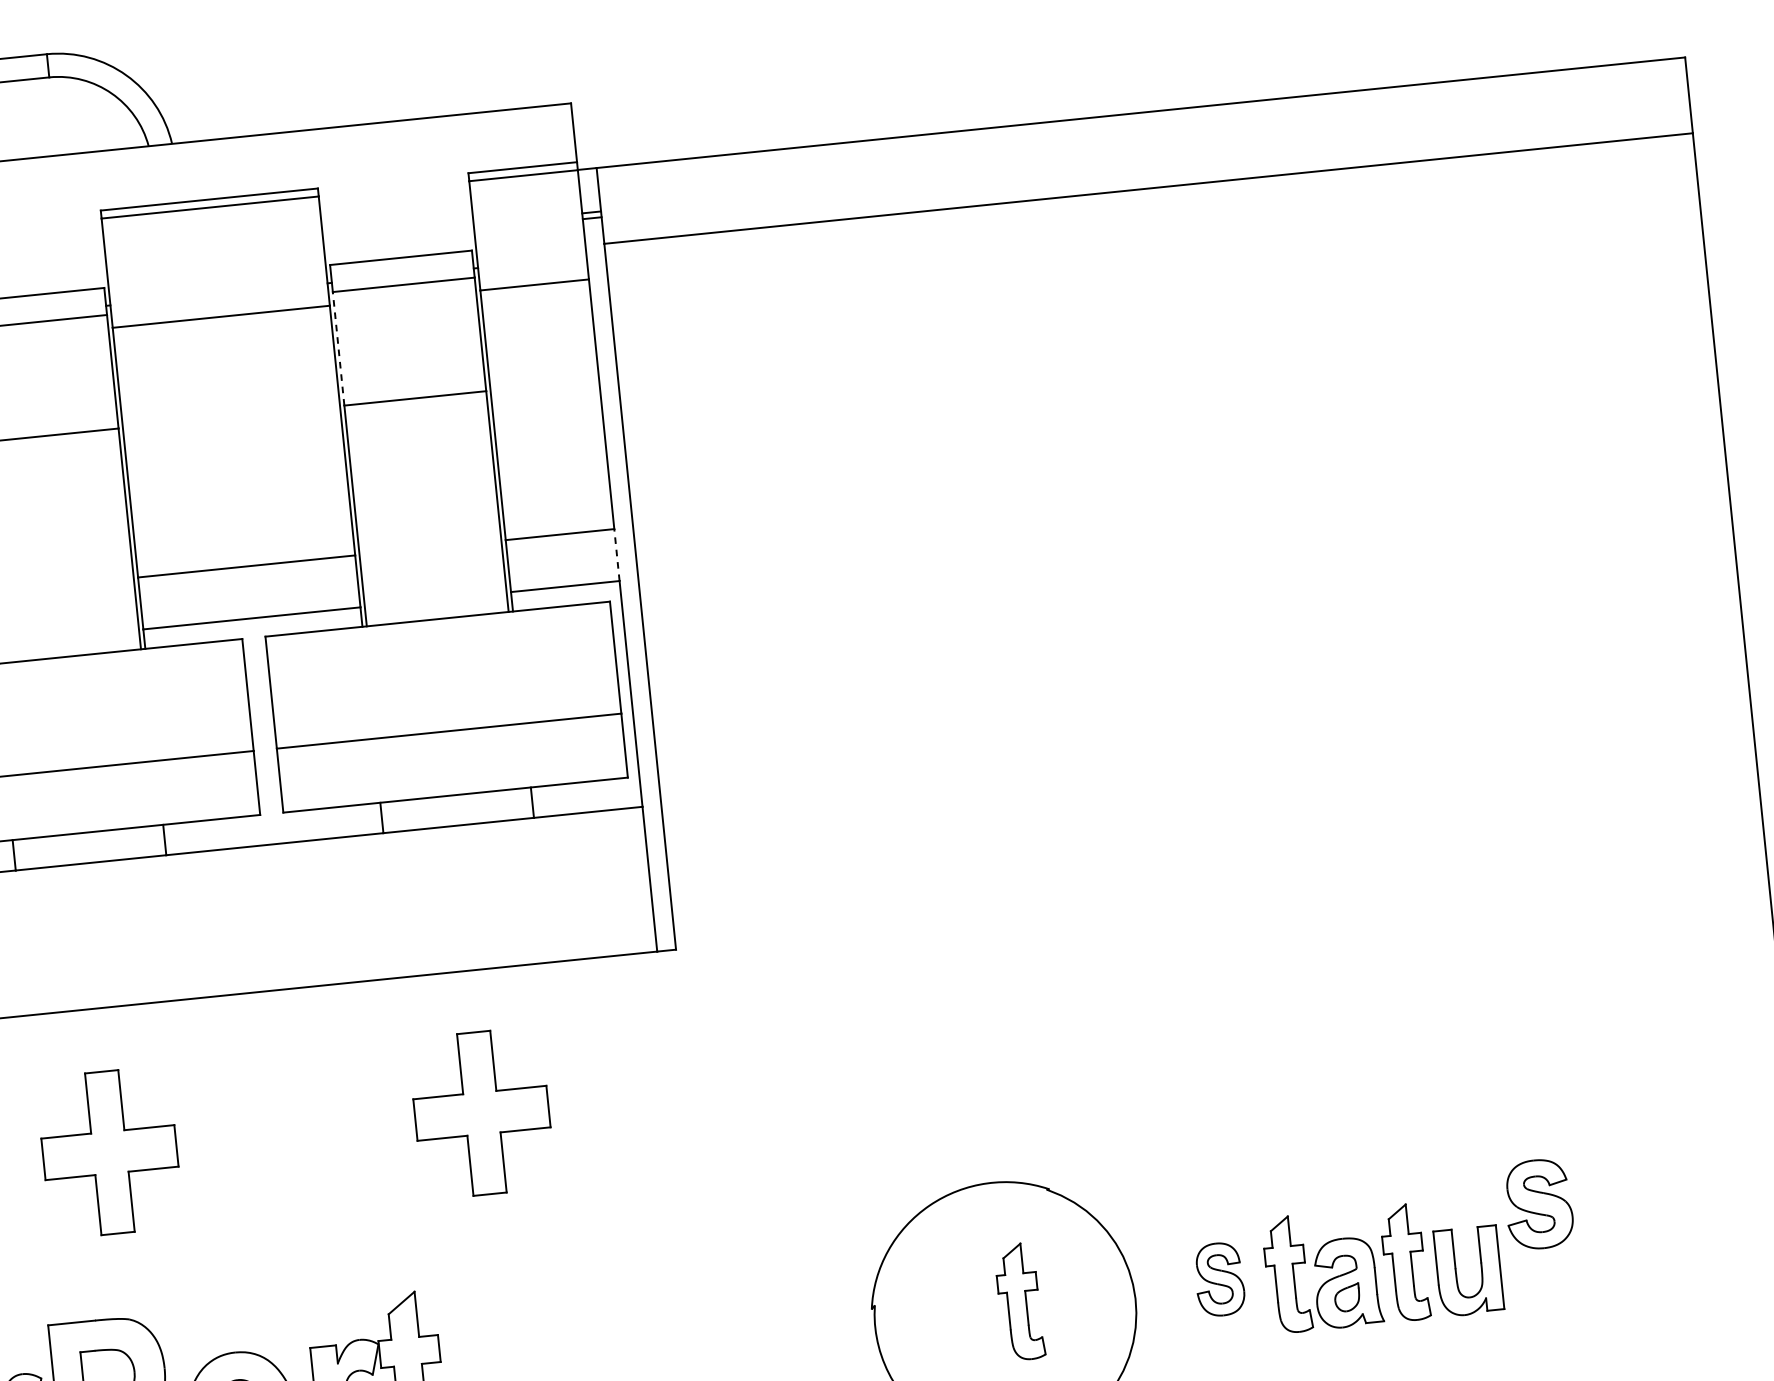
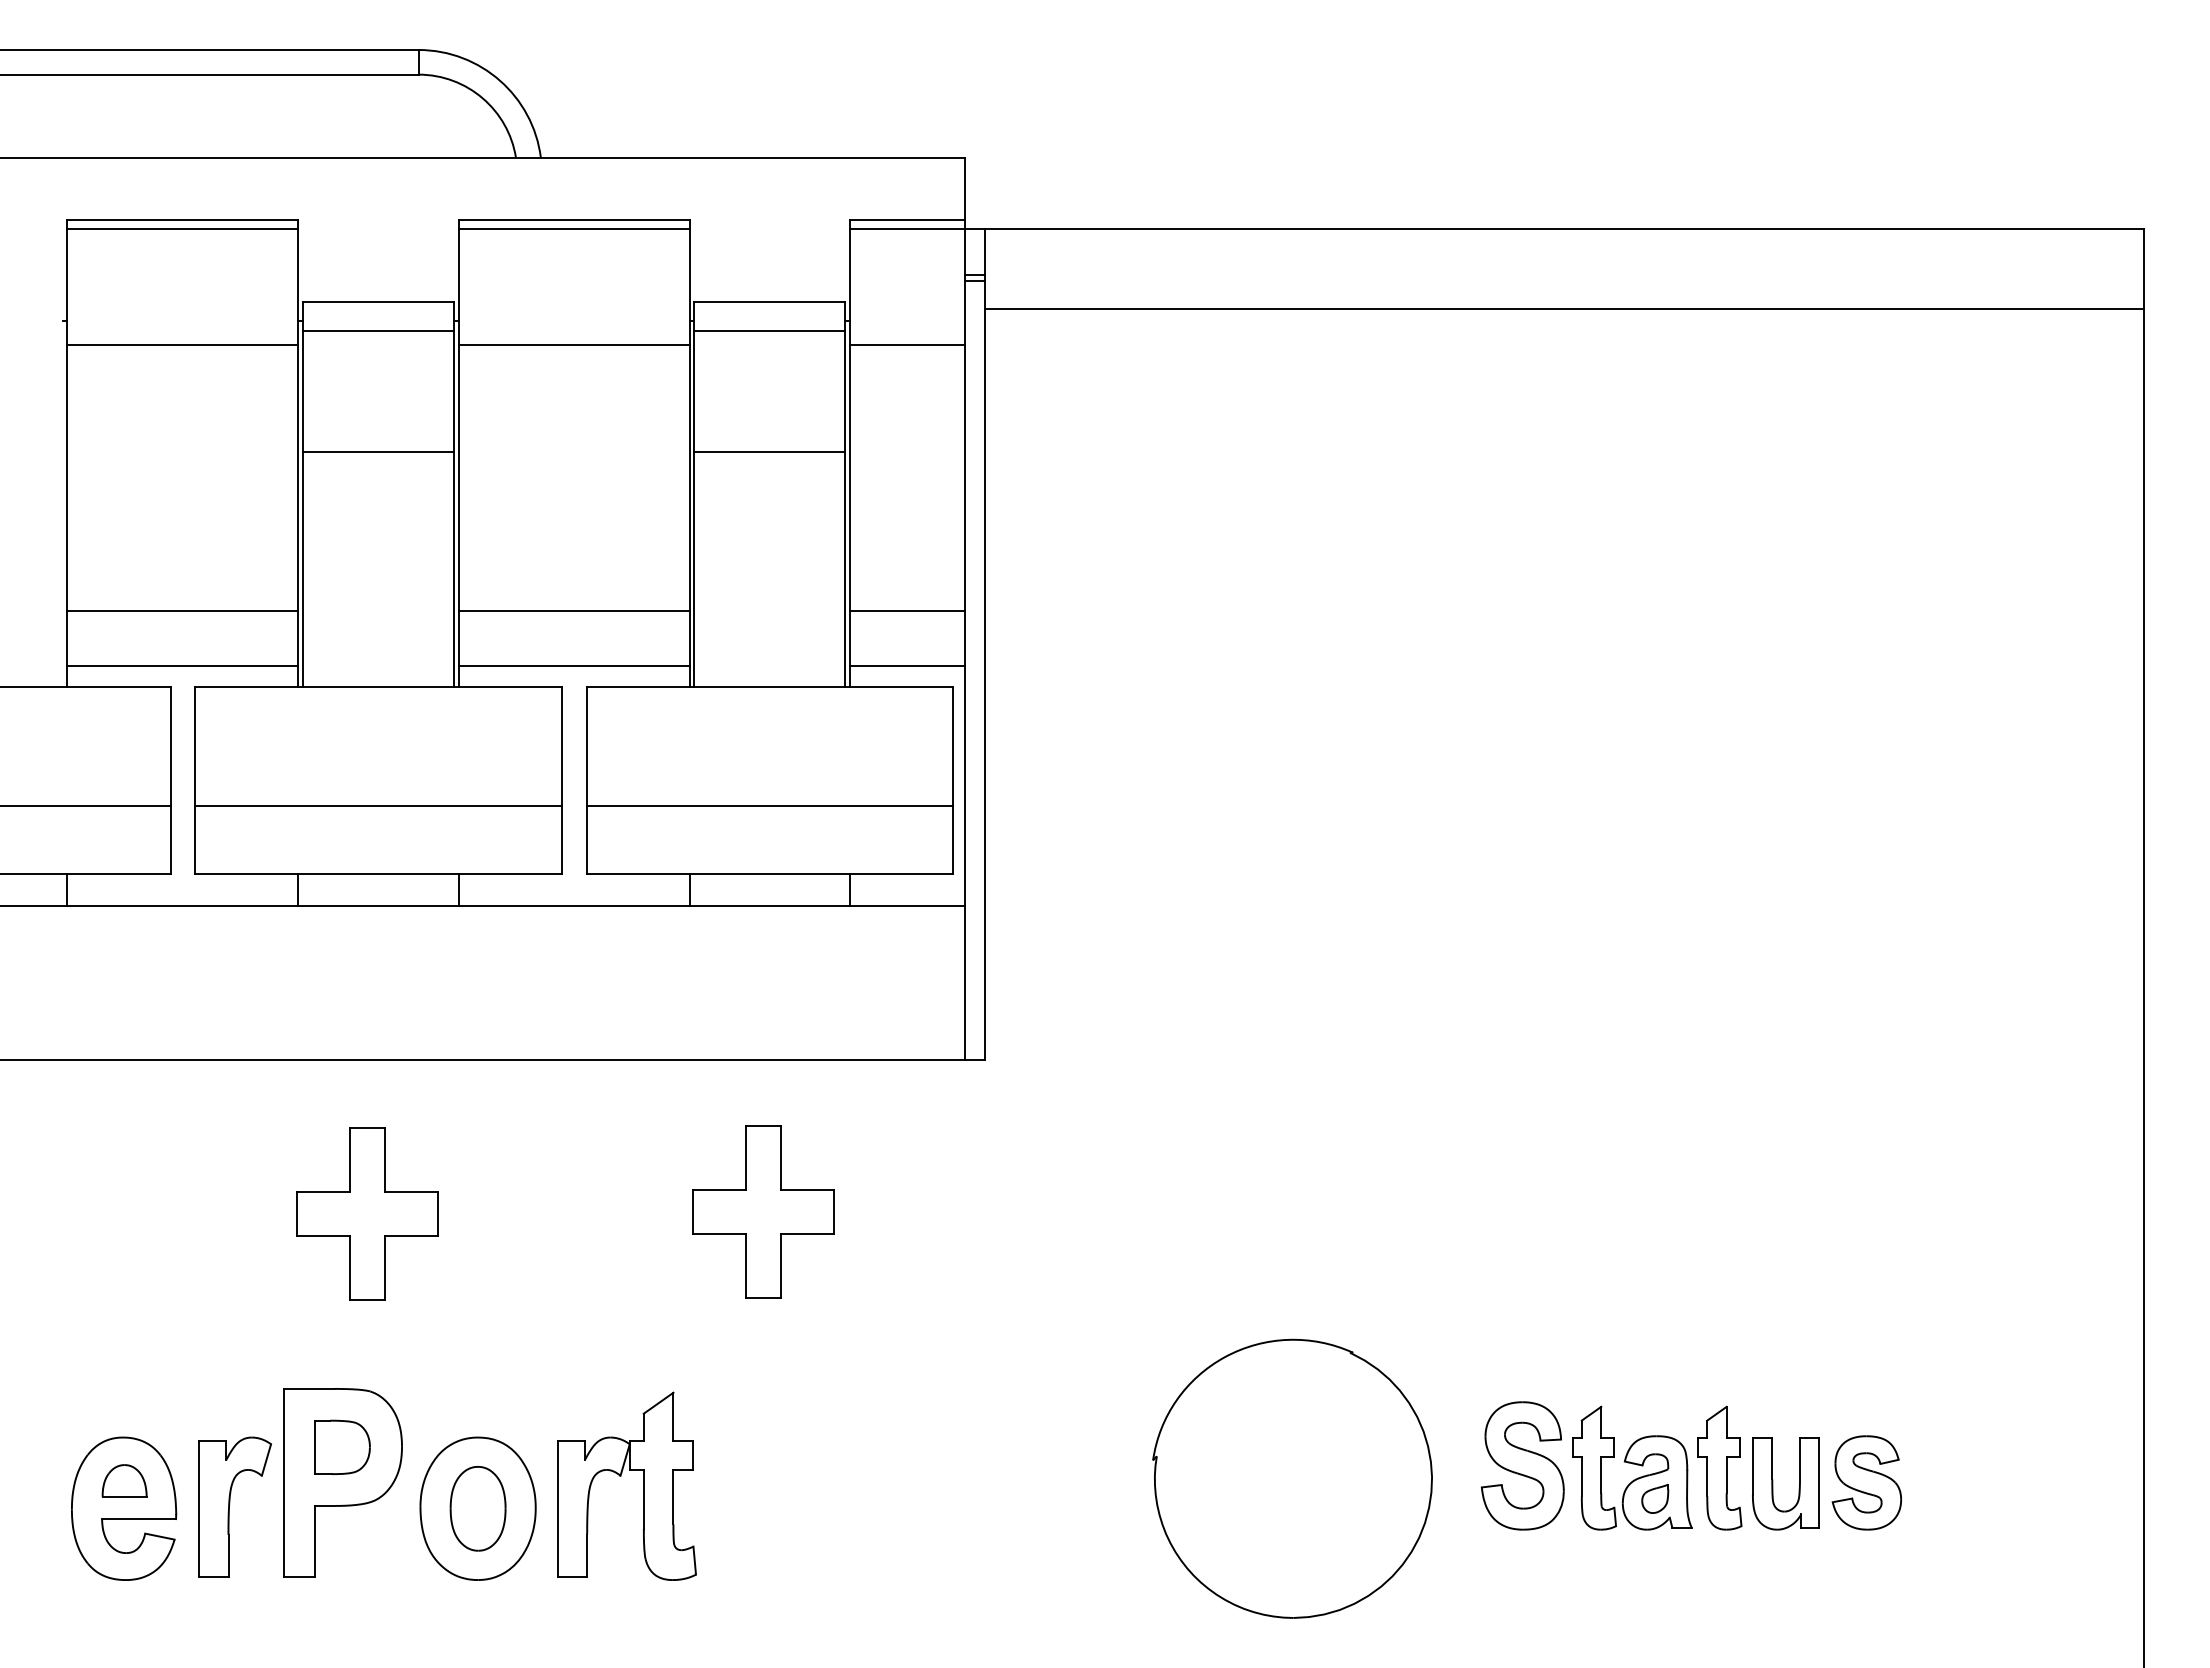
line: (338, 347) -> (694, 390), dashed -> solid
line: (617, 555) -> (965, 638), dashed -> solid
part: (1538, 1203) -> (1866, 1482), moved
part: (1219, 1279) -> (1522, 1465), size x1.67
part: (1019, 1301) -> (1309, 1467), removed

